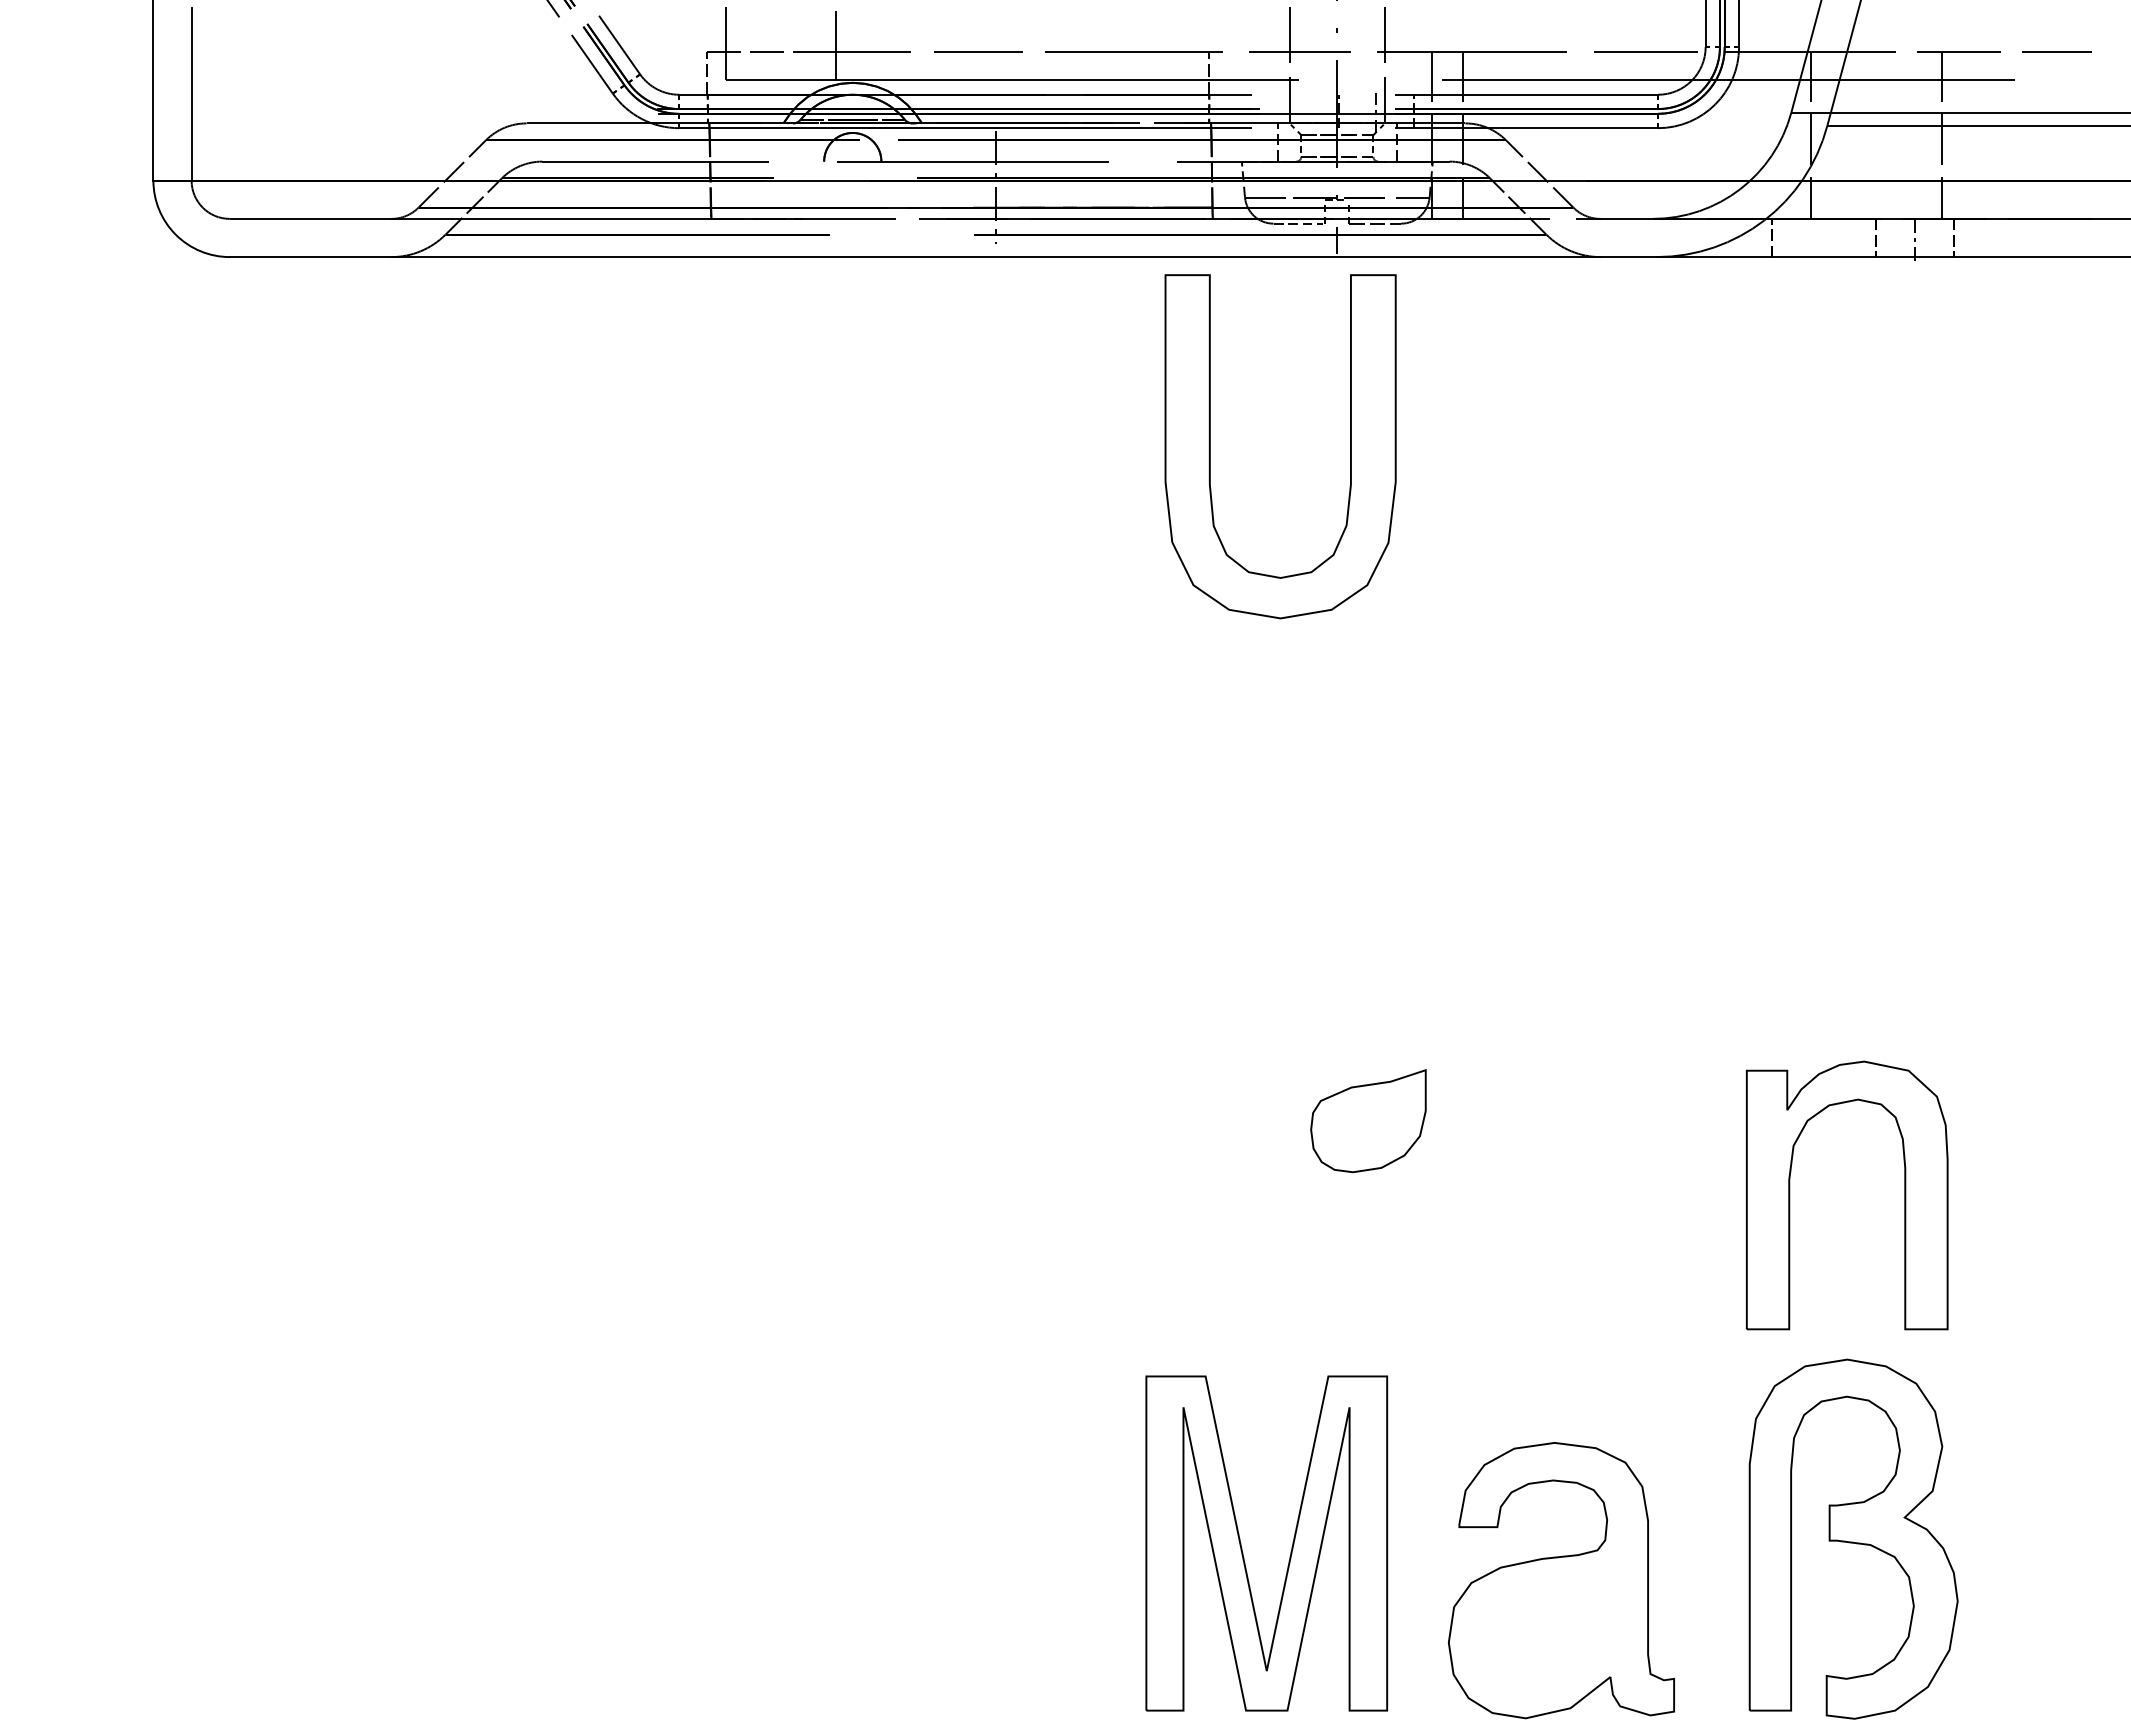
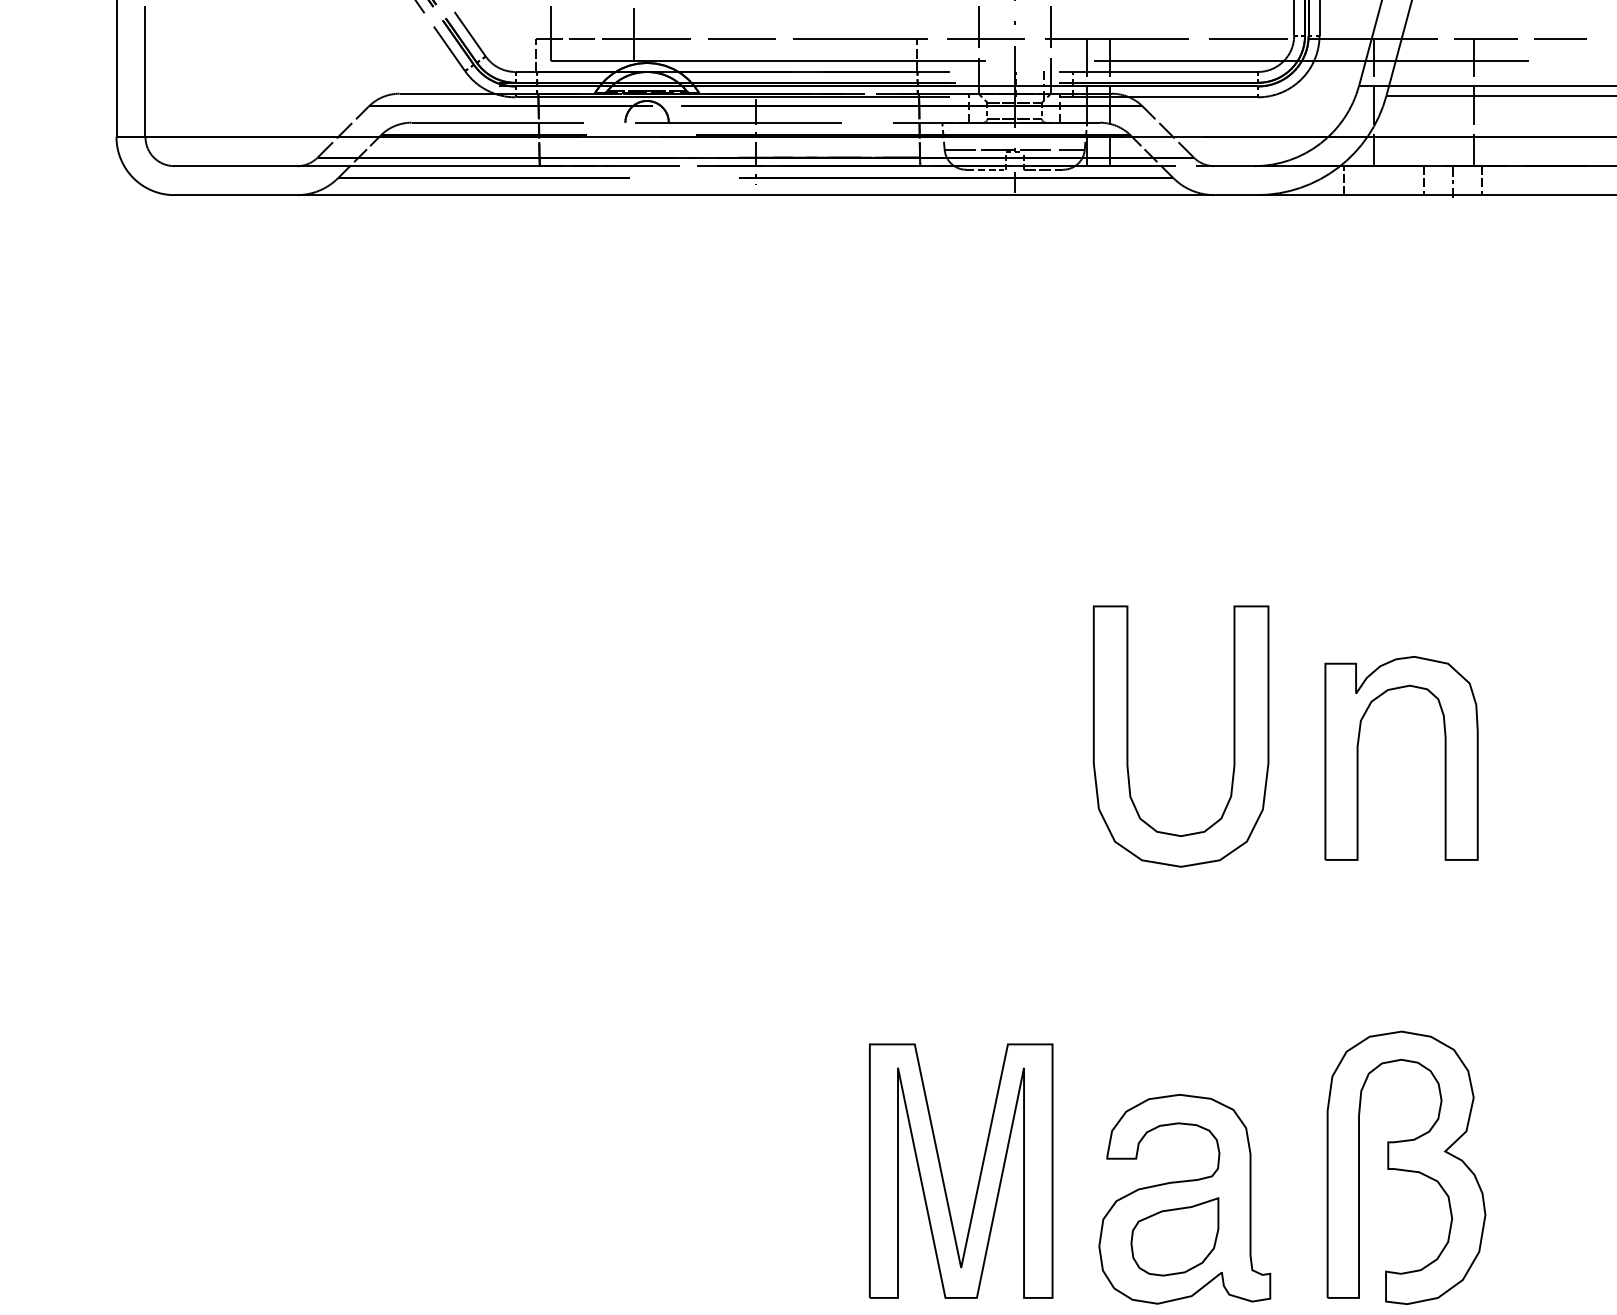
part: (1210, 446) -> (1127, 736), moved
part: (1368, 1121) -> (1174, 1237), moved
part: (1790, 1195) -> (1358, 758), moved

